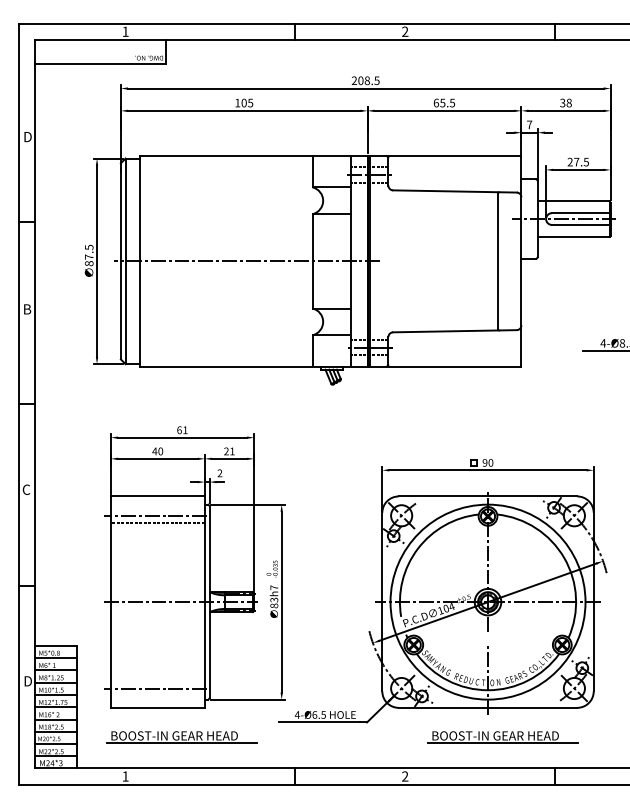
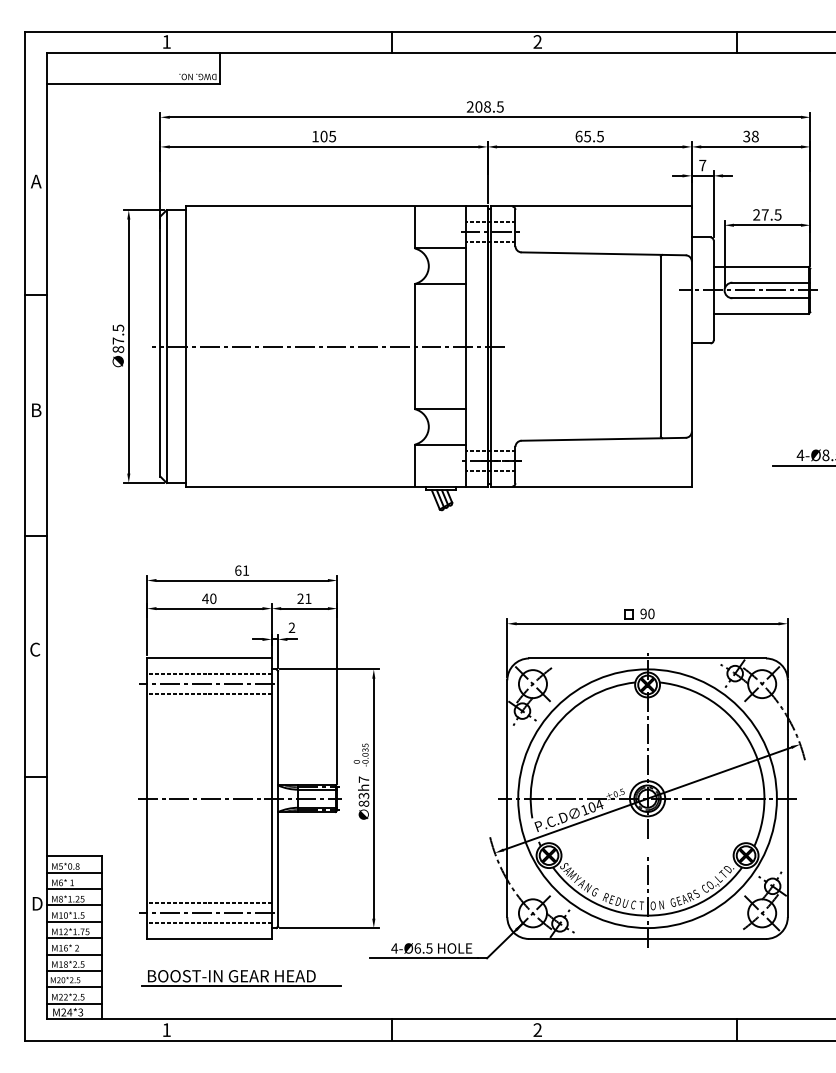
text: (27, 137) -> (36, 182), D -> A
line: (157, 508) -> (209, 674), added
line: (157, 680) -> (209, 902), added
line: (157, 696) -> (209, 923), added
part: (502, 737) -> (666, 978), removed

